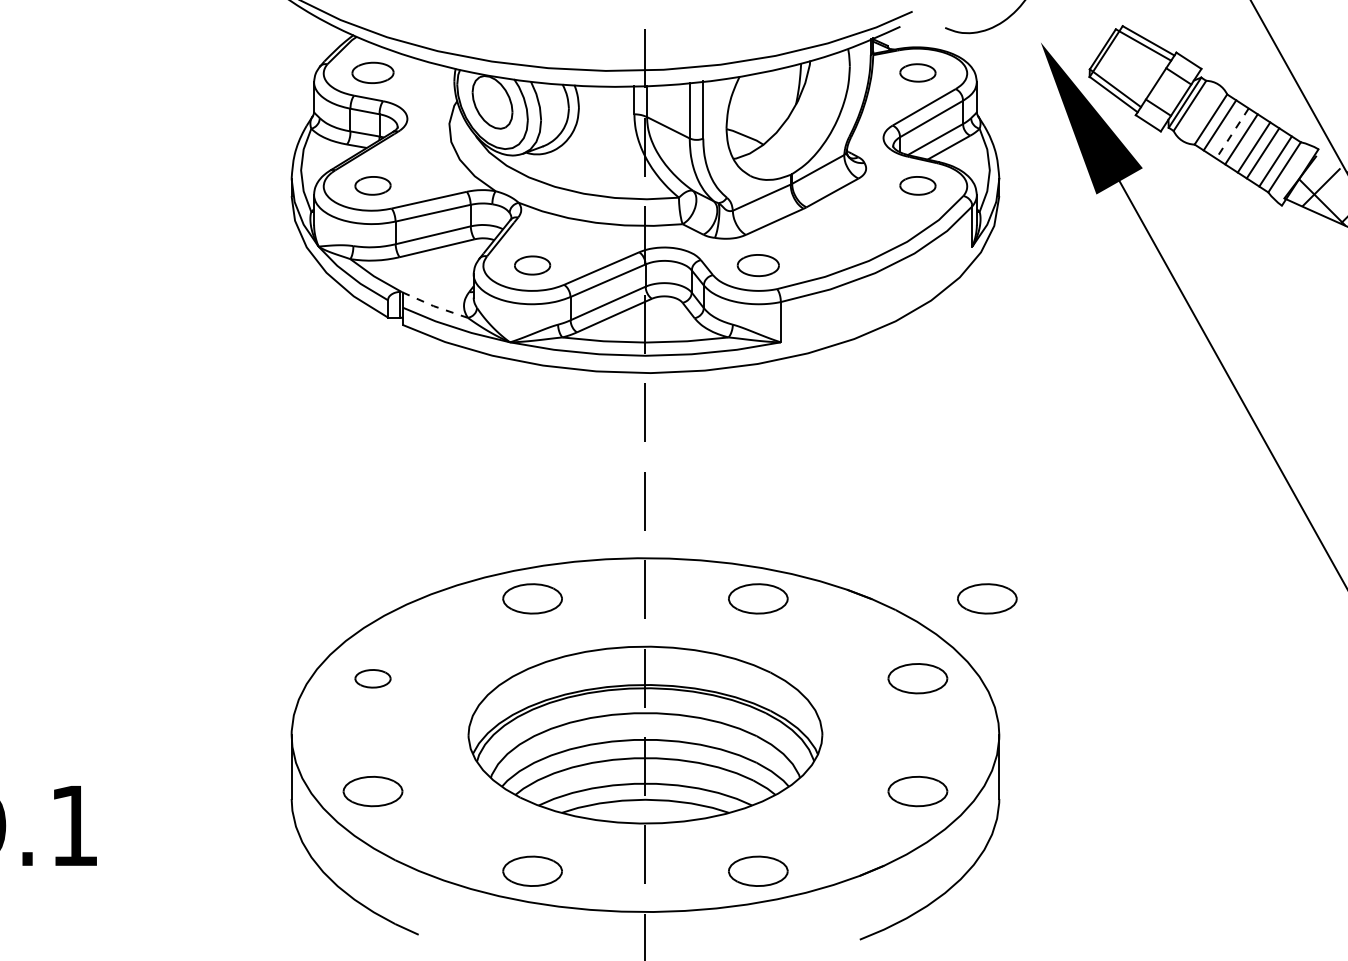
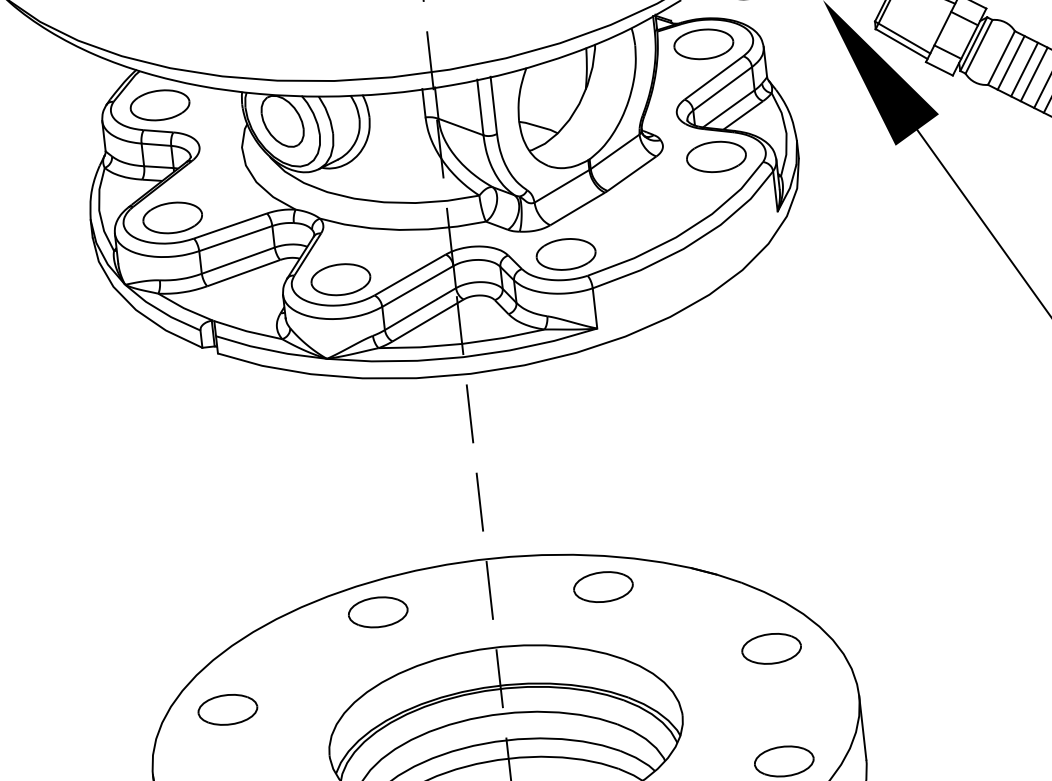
part: (372, 72) -> (159, 104), size x1.43
part: (917, 72) -> (703, 43), size x1.67
line: (1232, 133) -> (1024, 69), dashed -> solid
part: (372, 185) -> (172, 217), size x1.67
part: (917, 185) -> (716, 156), size x1.67
part: (532, 265) -> (340, 279), size x1.67
part: (758, 265) -> (566, 254), size x1.43
line: (434, 306) -> (247, 331), dashed -> solid
part: (987, 598) -> (832, 561), removed
part: (372, 678) -> (227, 709), size x1.67

